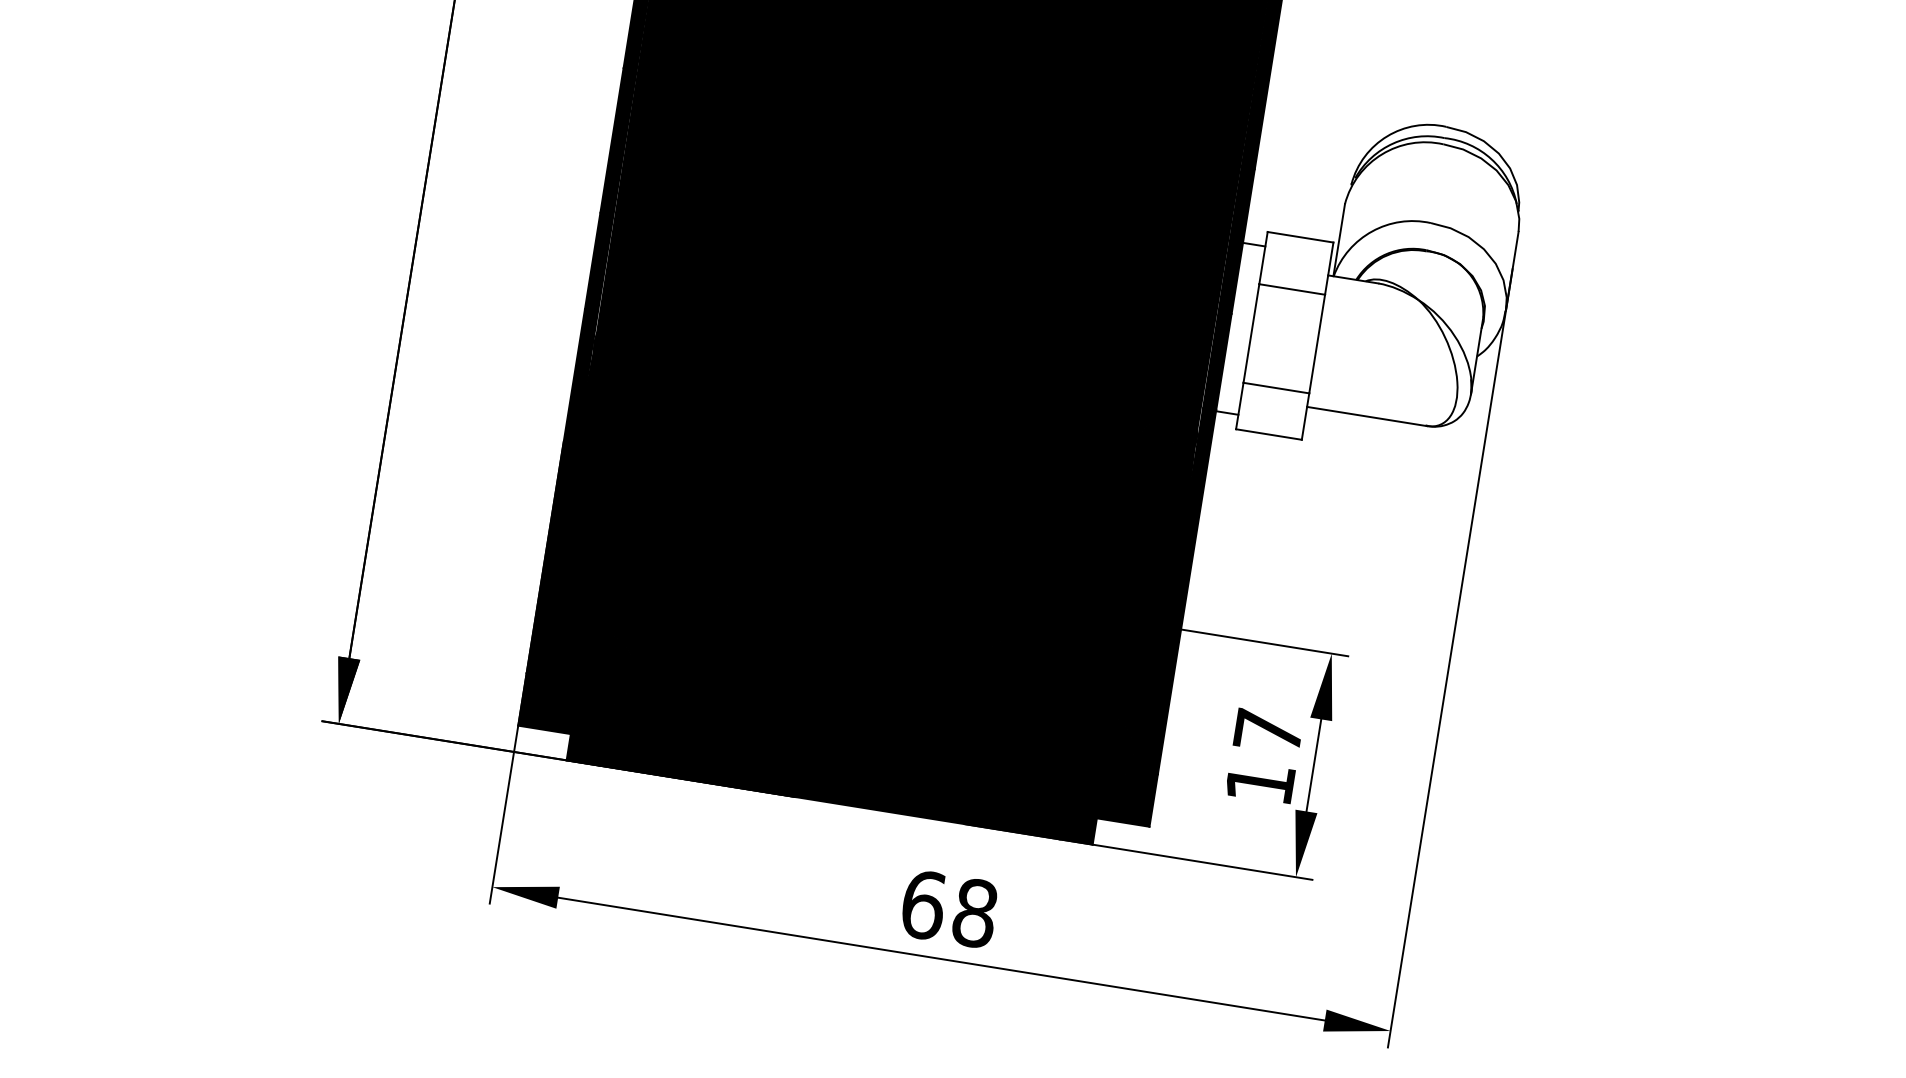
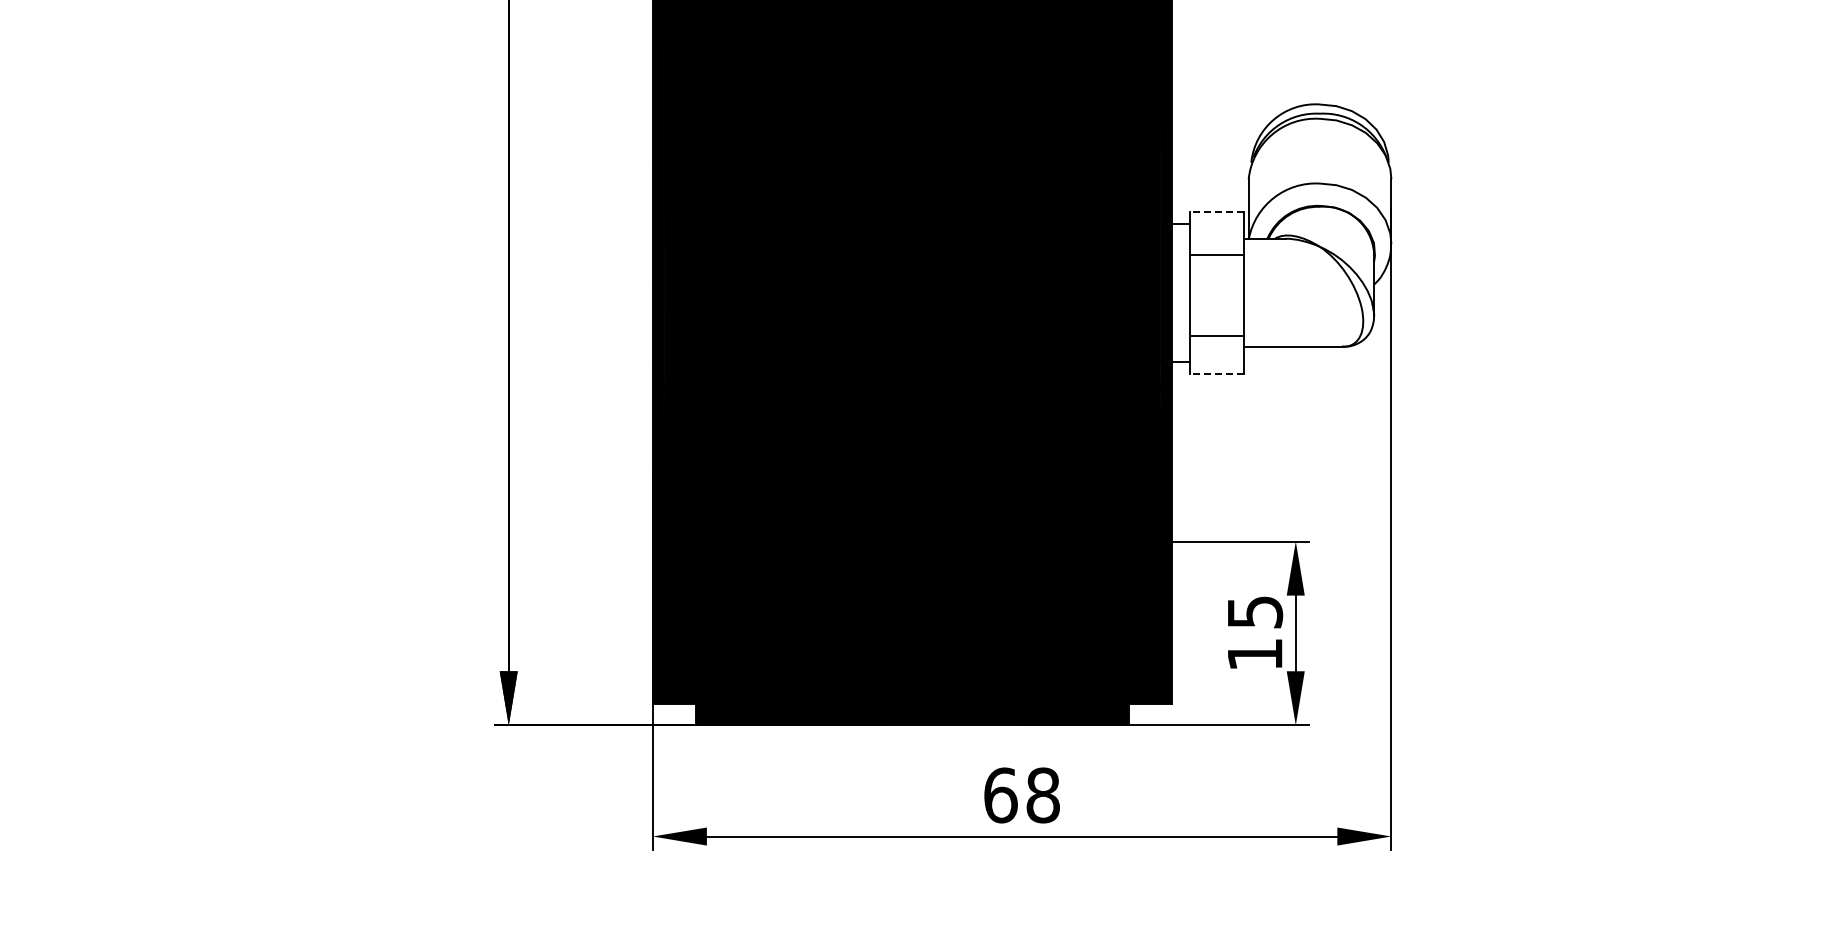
line: (1299, 236) -> (1216, 211), solid -> dashed
line: (1268, 433) -> (1216, 373), solid -> dashed
text: (1268, 732) -> (1255, 612), 17 -> 15

